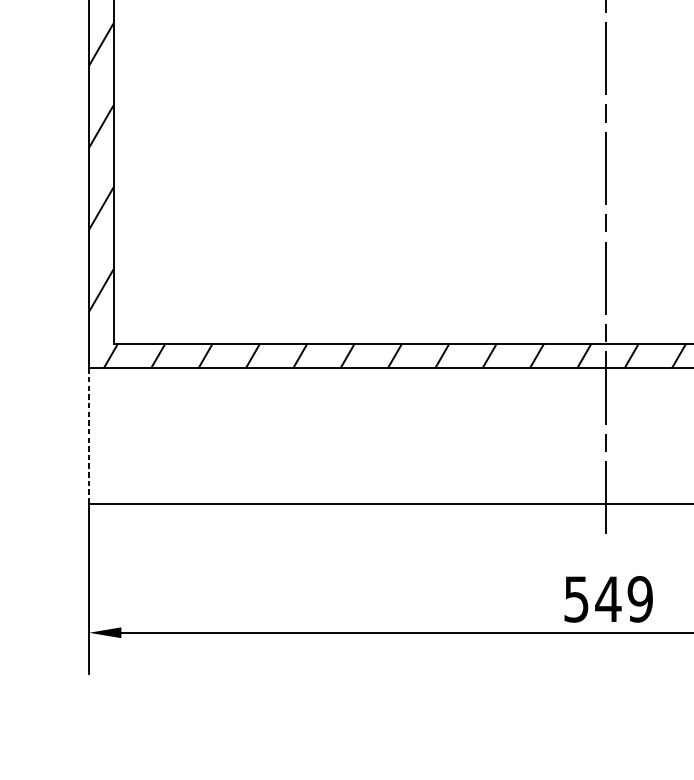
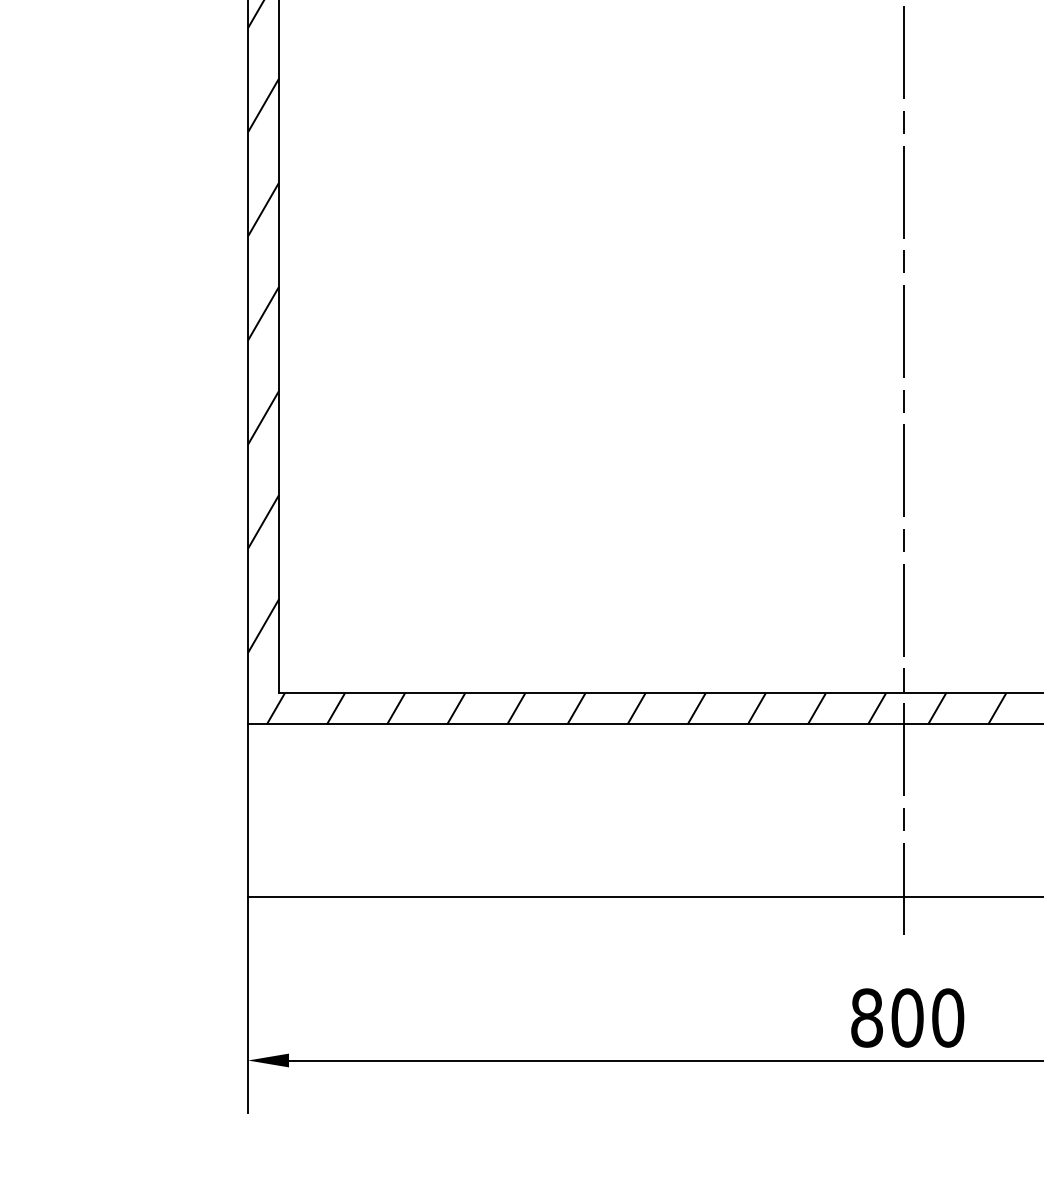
line: (89, 435) -> (248, 809), dashed -> solid
text: (608, 598) -> (907, 1017), 549 -> 800

